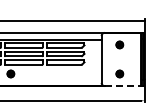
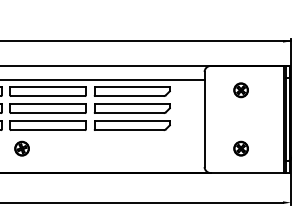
line: (123, 86) -> (248, 173), dashed -> solid

